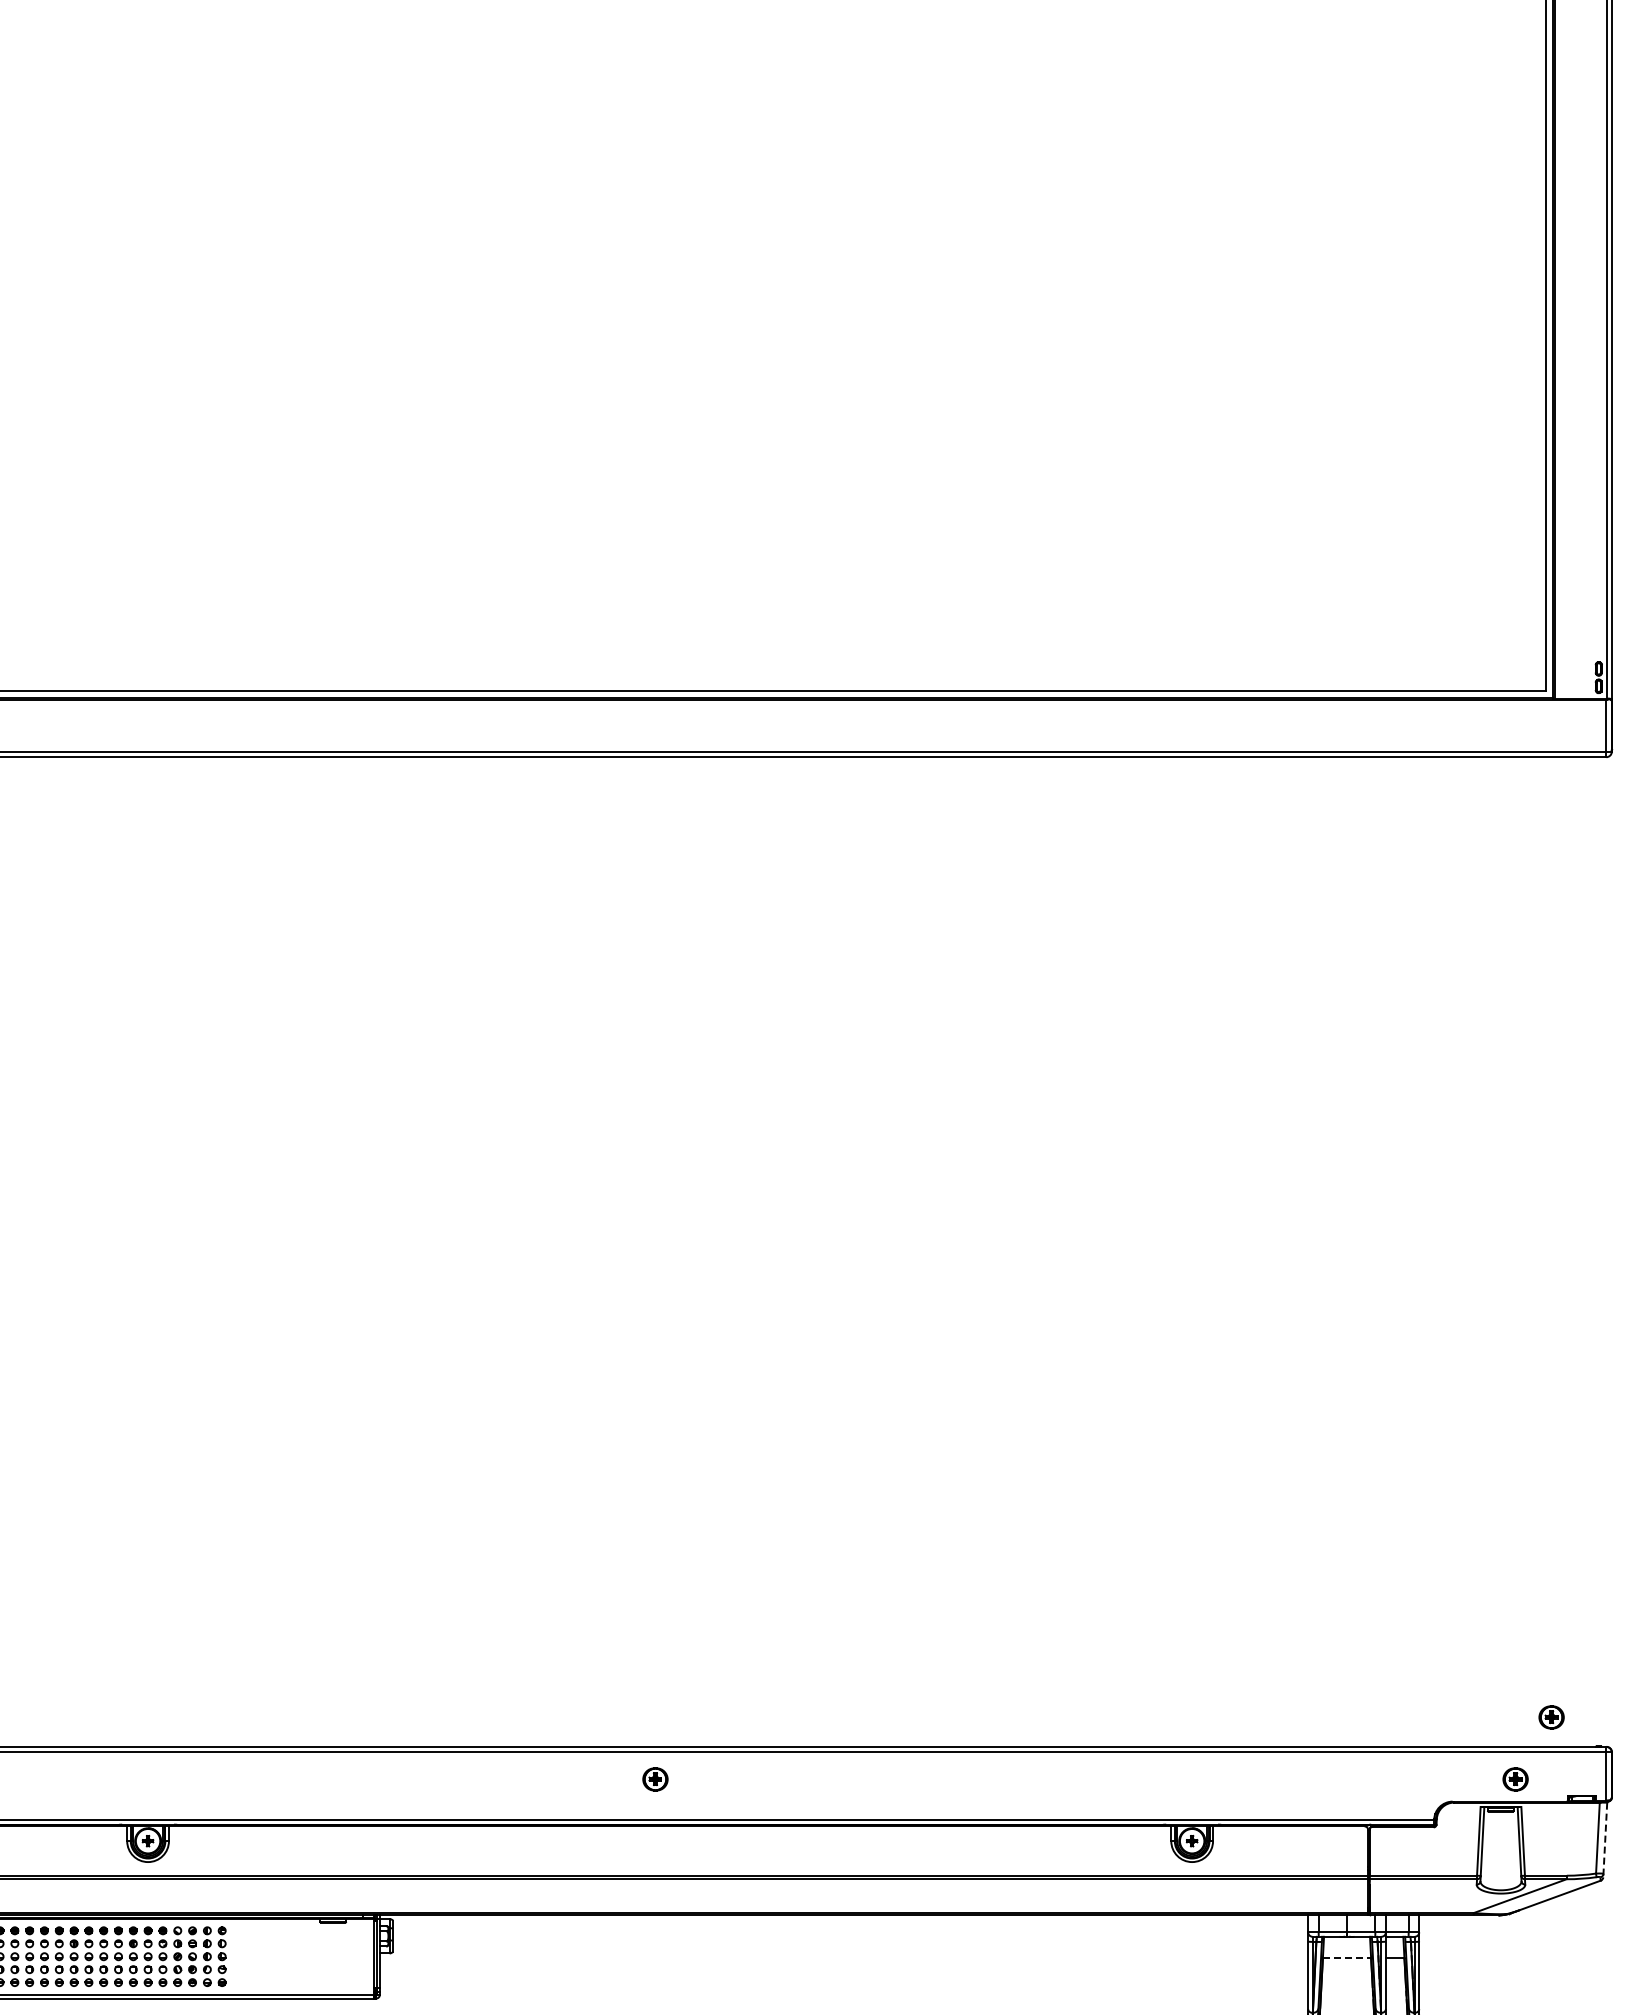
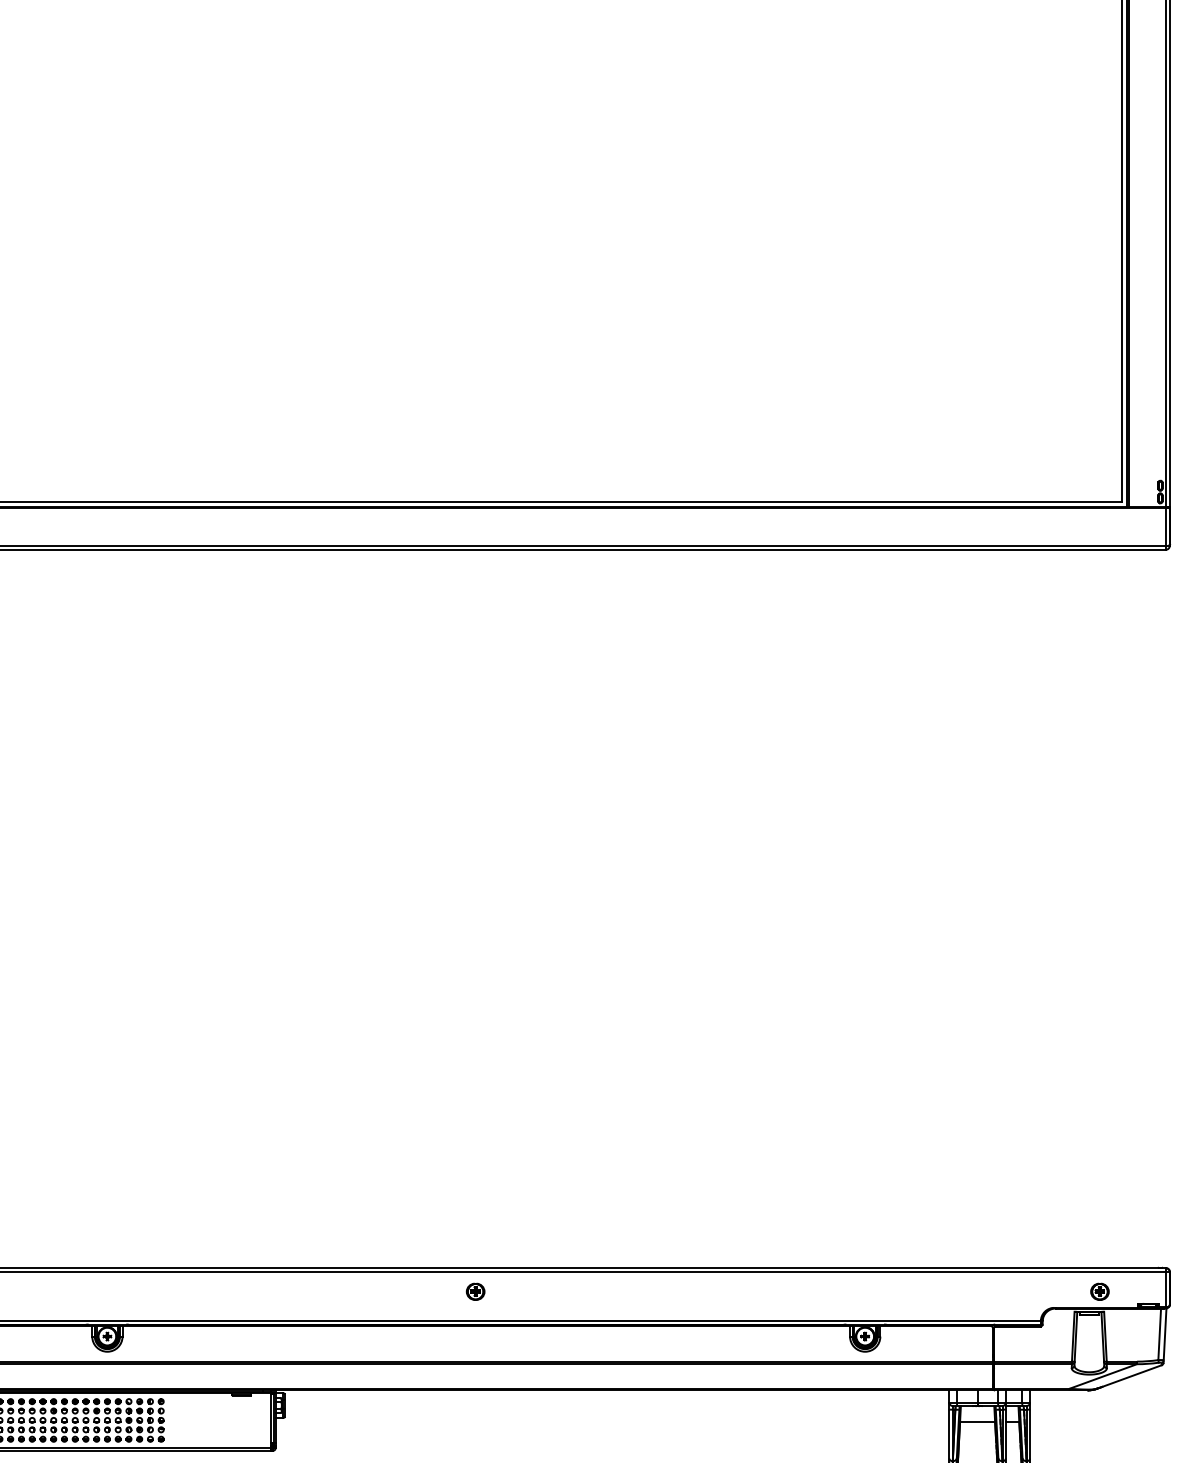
part: (1551, 1717) -> (1126, 1246), removed
line: (1605, 1840) -> (1165, 1336), dashed -> solid
line: (1347, 1958) -> (977, 1421), dashed -> solid

